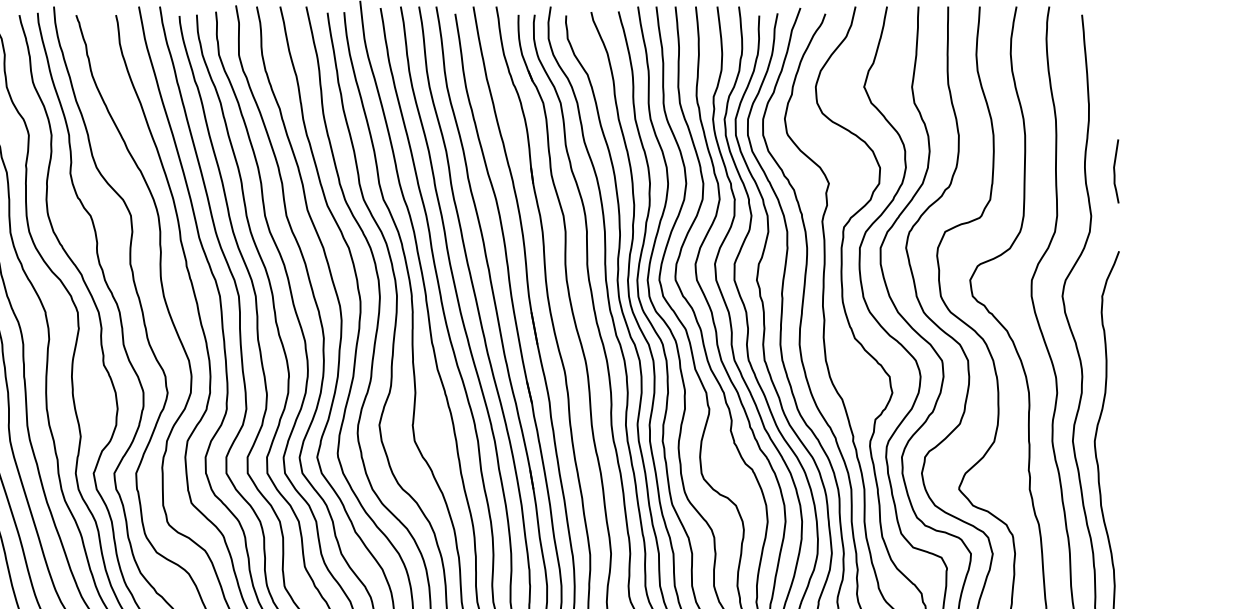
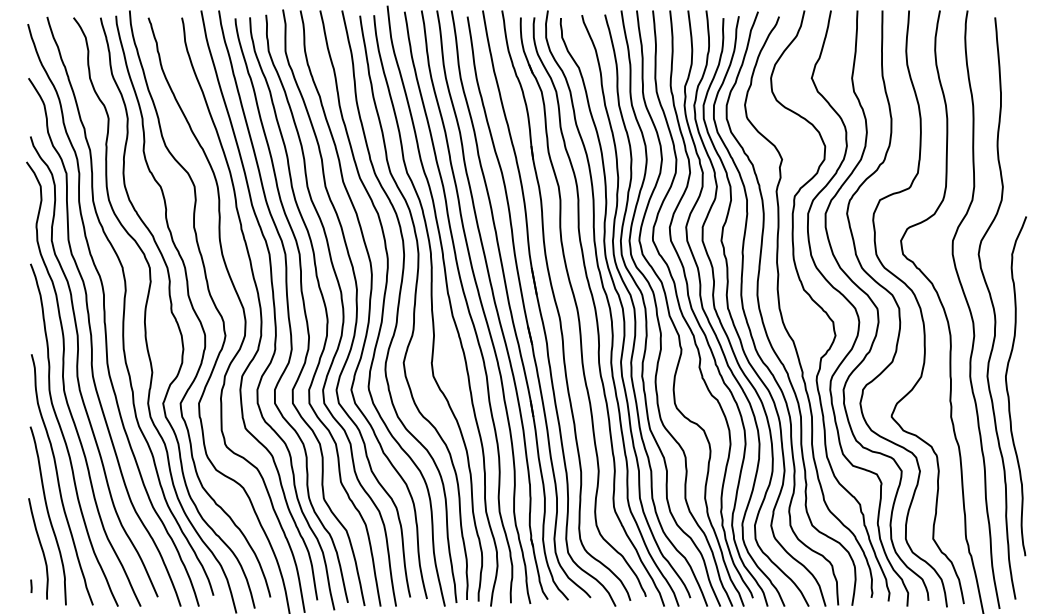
curve: (1115, 171) -> (1023, 149), removed

